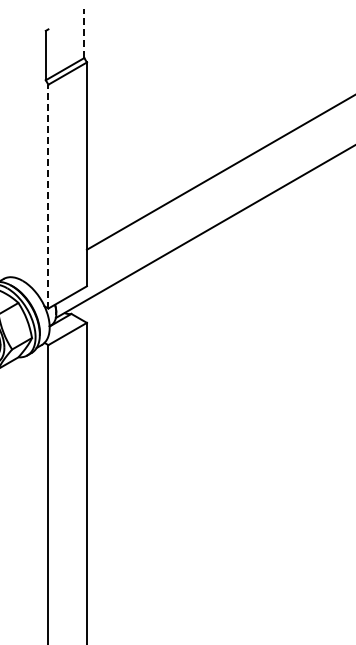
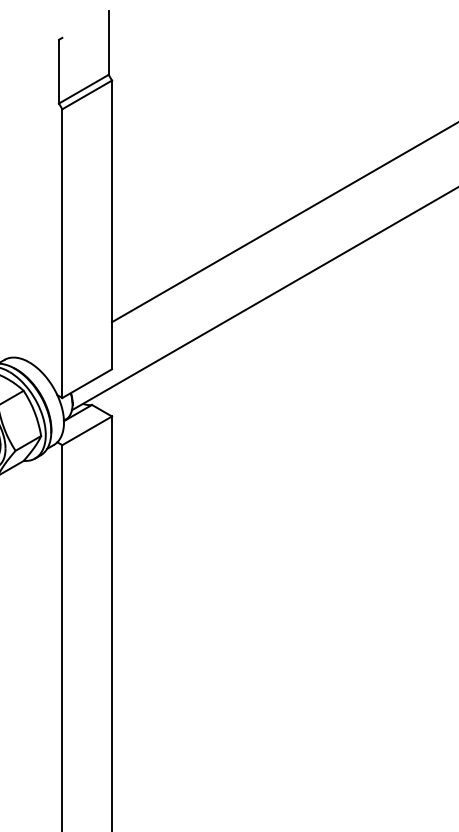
line: (84, 33) -> (108, 43), dashed -> solid
line: (48, 196) -> (62, 253), dashed -> solid

